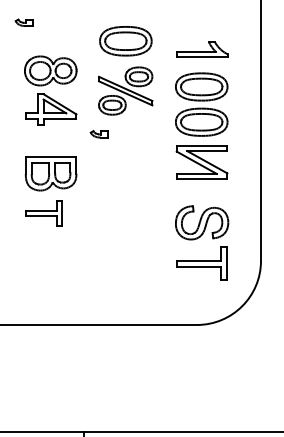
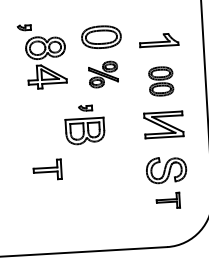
part: (50, 90) -> (46, 62), moved
part: (125, 90) -> (103, 74), size x0.7
part: (201, 104) -> (160, 81), size x0.6
part: (50, 173) -> (84, 131), moved
part: (201, 263) -> (167, 200), size x0.6

